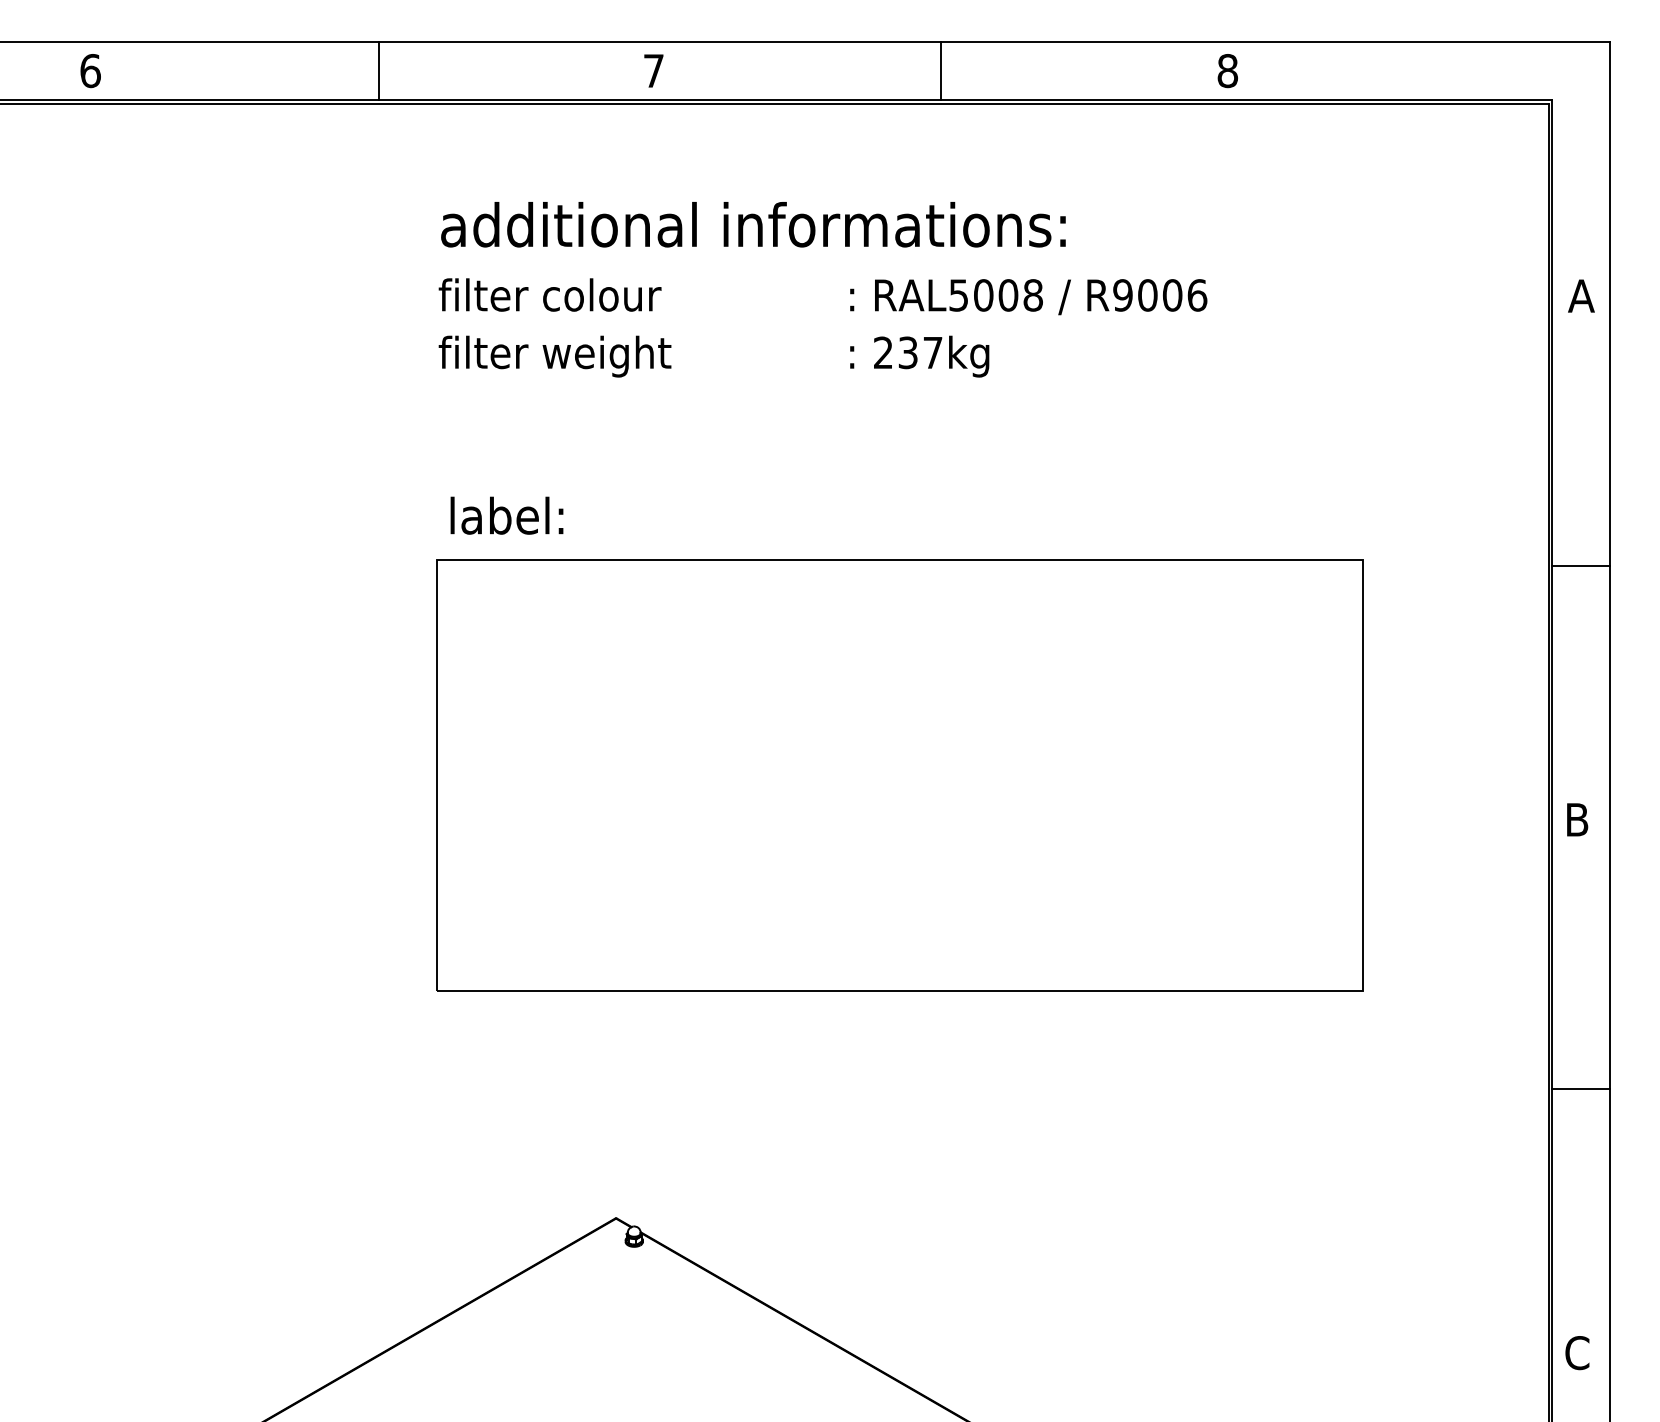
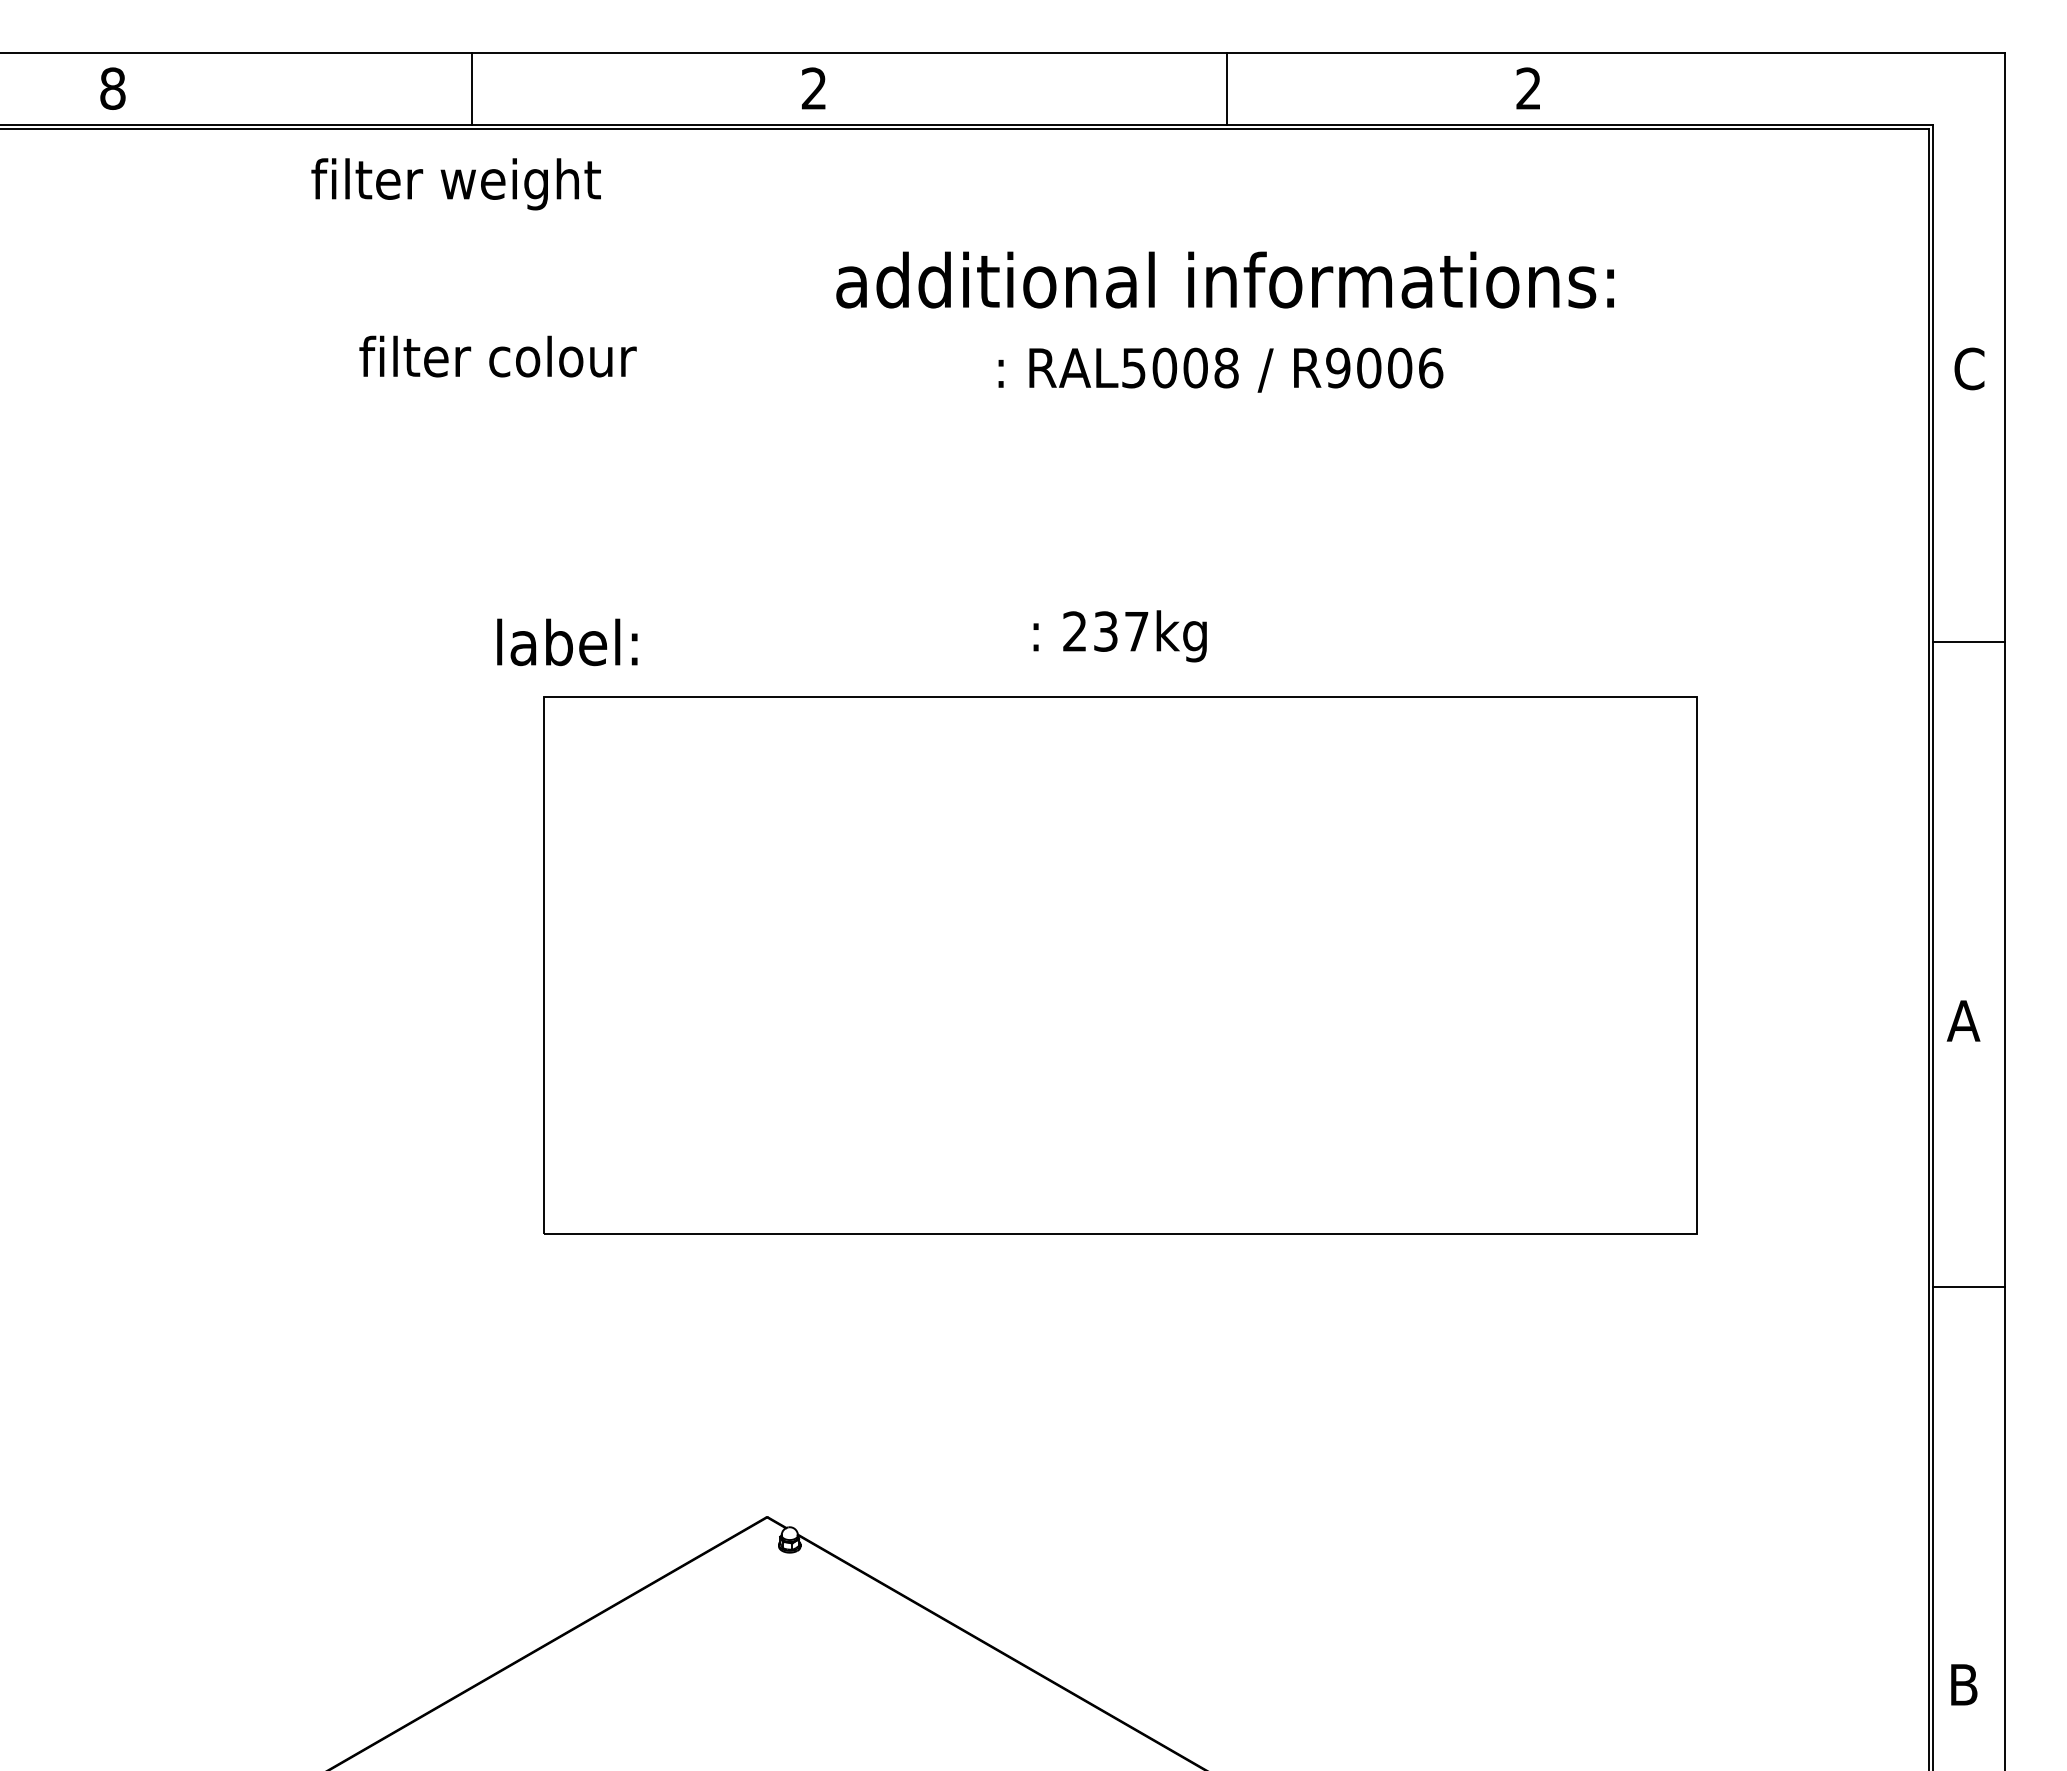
text: (90, 70) -> (112, 88), 6 -> 8
text: (653, 70) -> (813, 88), 7 -> 2
text: (1227, 70) -> (1528, 88), 8 -> 2
line: (940, 71) -> (1227, 89), moved
text: (752, 224) -> (1224, 279), moved
text: (549, 294) -> (497, 356), moved
text: (1580, 295) -> (1968, 368), A -> C
text: (1028, 296) -> (1220, 369), moved
text: (554, 356) -> (455, 184), moved
text: (919, 356) -> (1119, 636), moved
text: (507, 515) -> (567, 642), moved
line: (1580, 565) -> (1968, 641), moved
text: (1576, 819) -> (1963, 1020), B -> A
line: (1580, 1088) -> (1968, 1286), moved
text: (1576, 1352) -> (1963, 1684), C -> B

